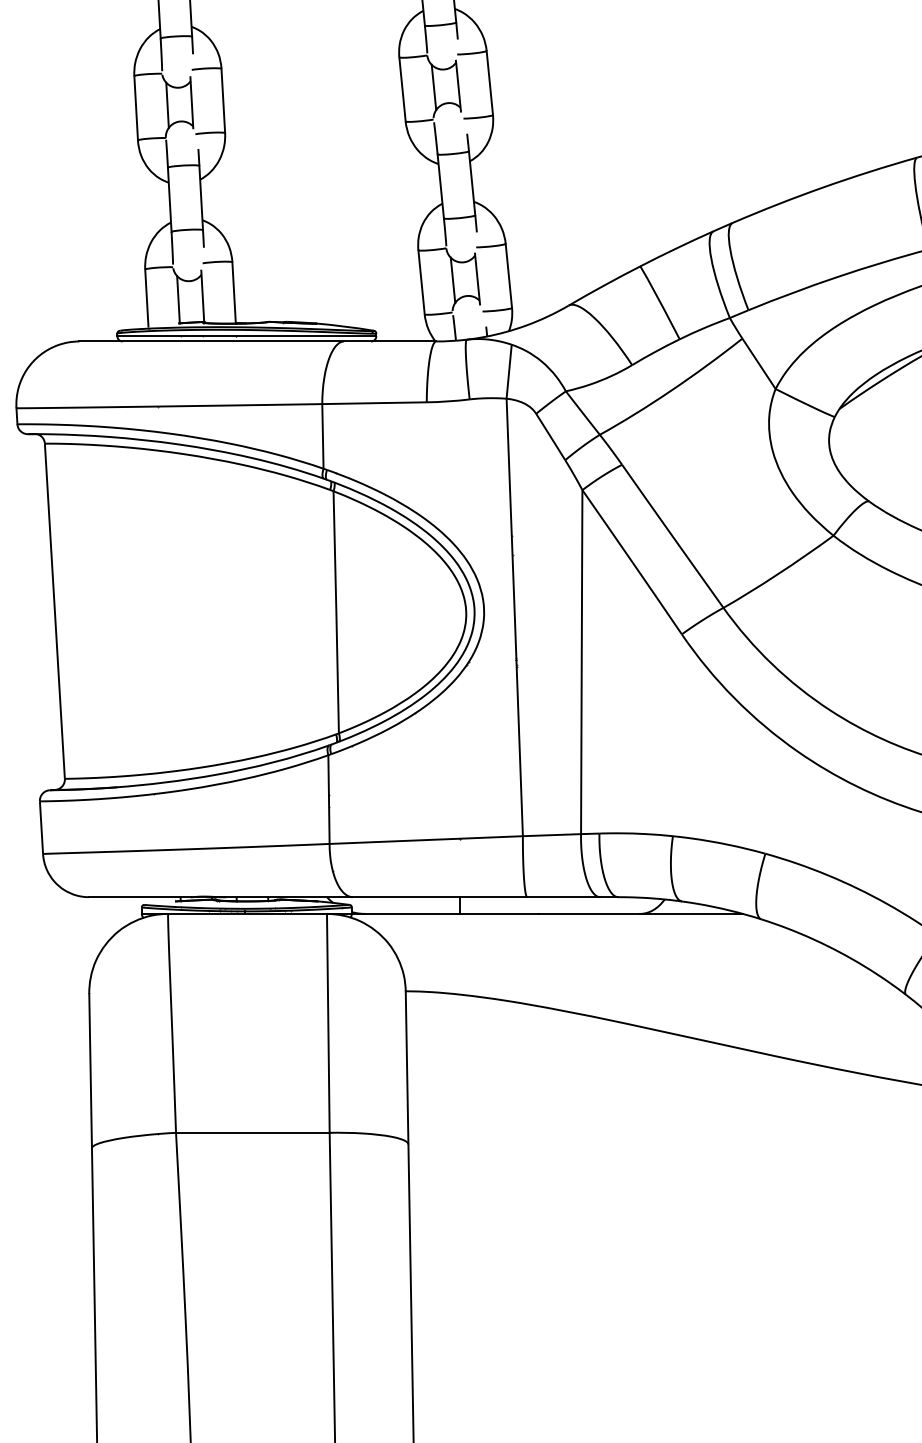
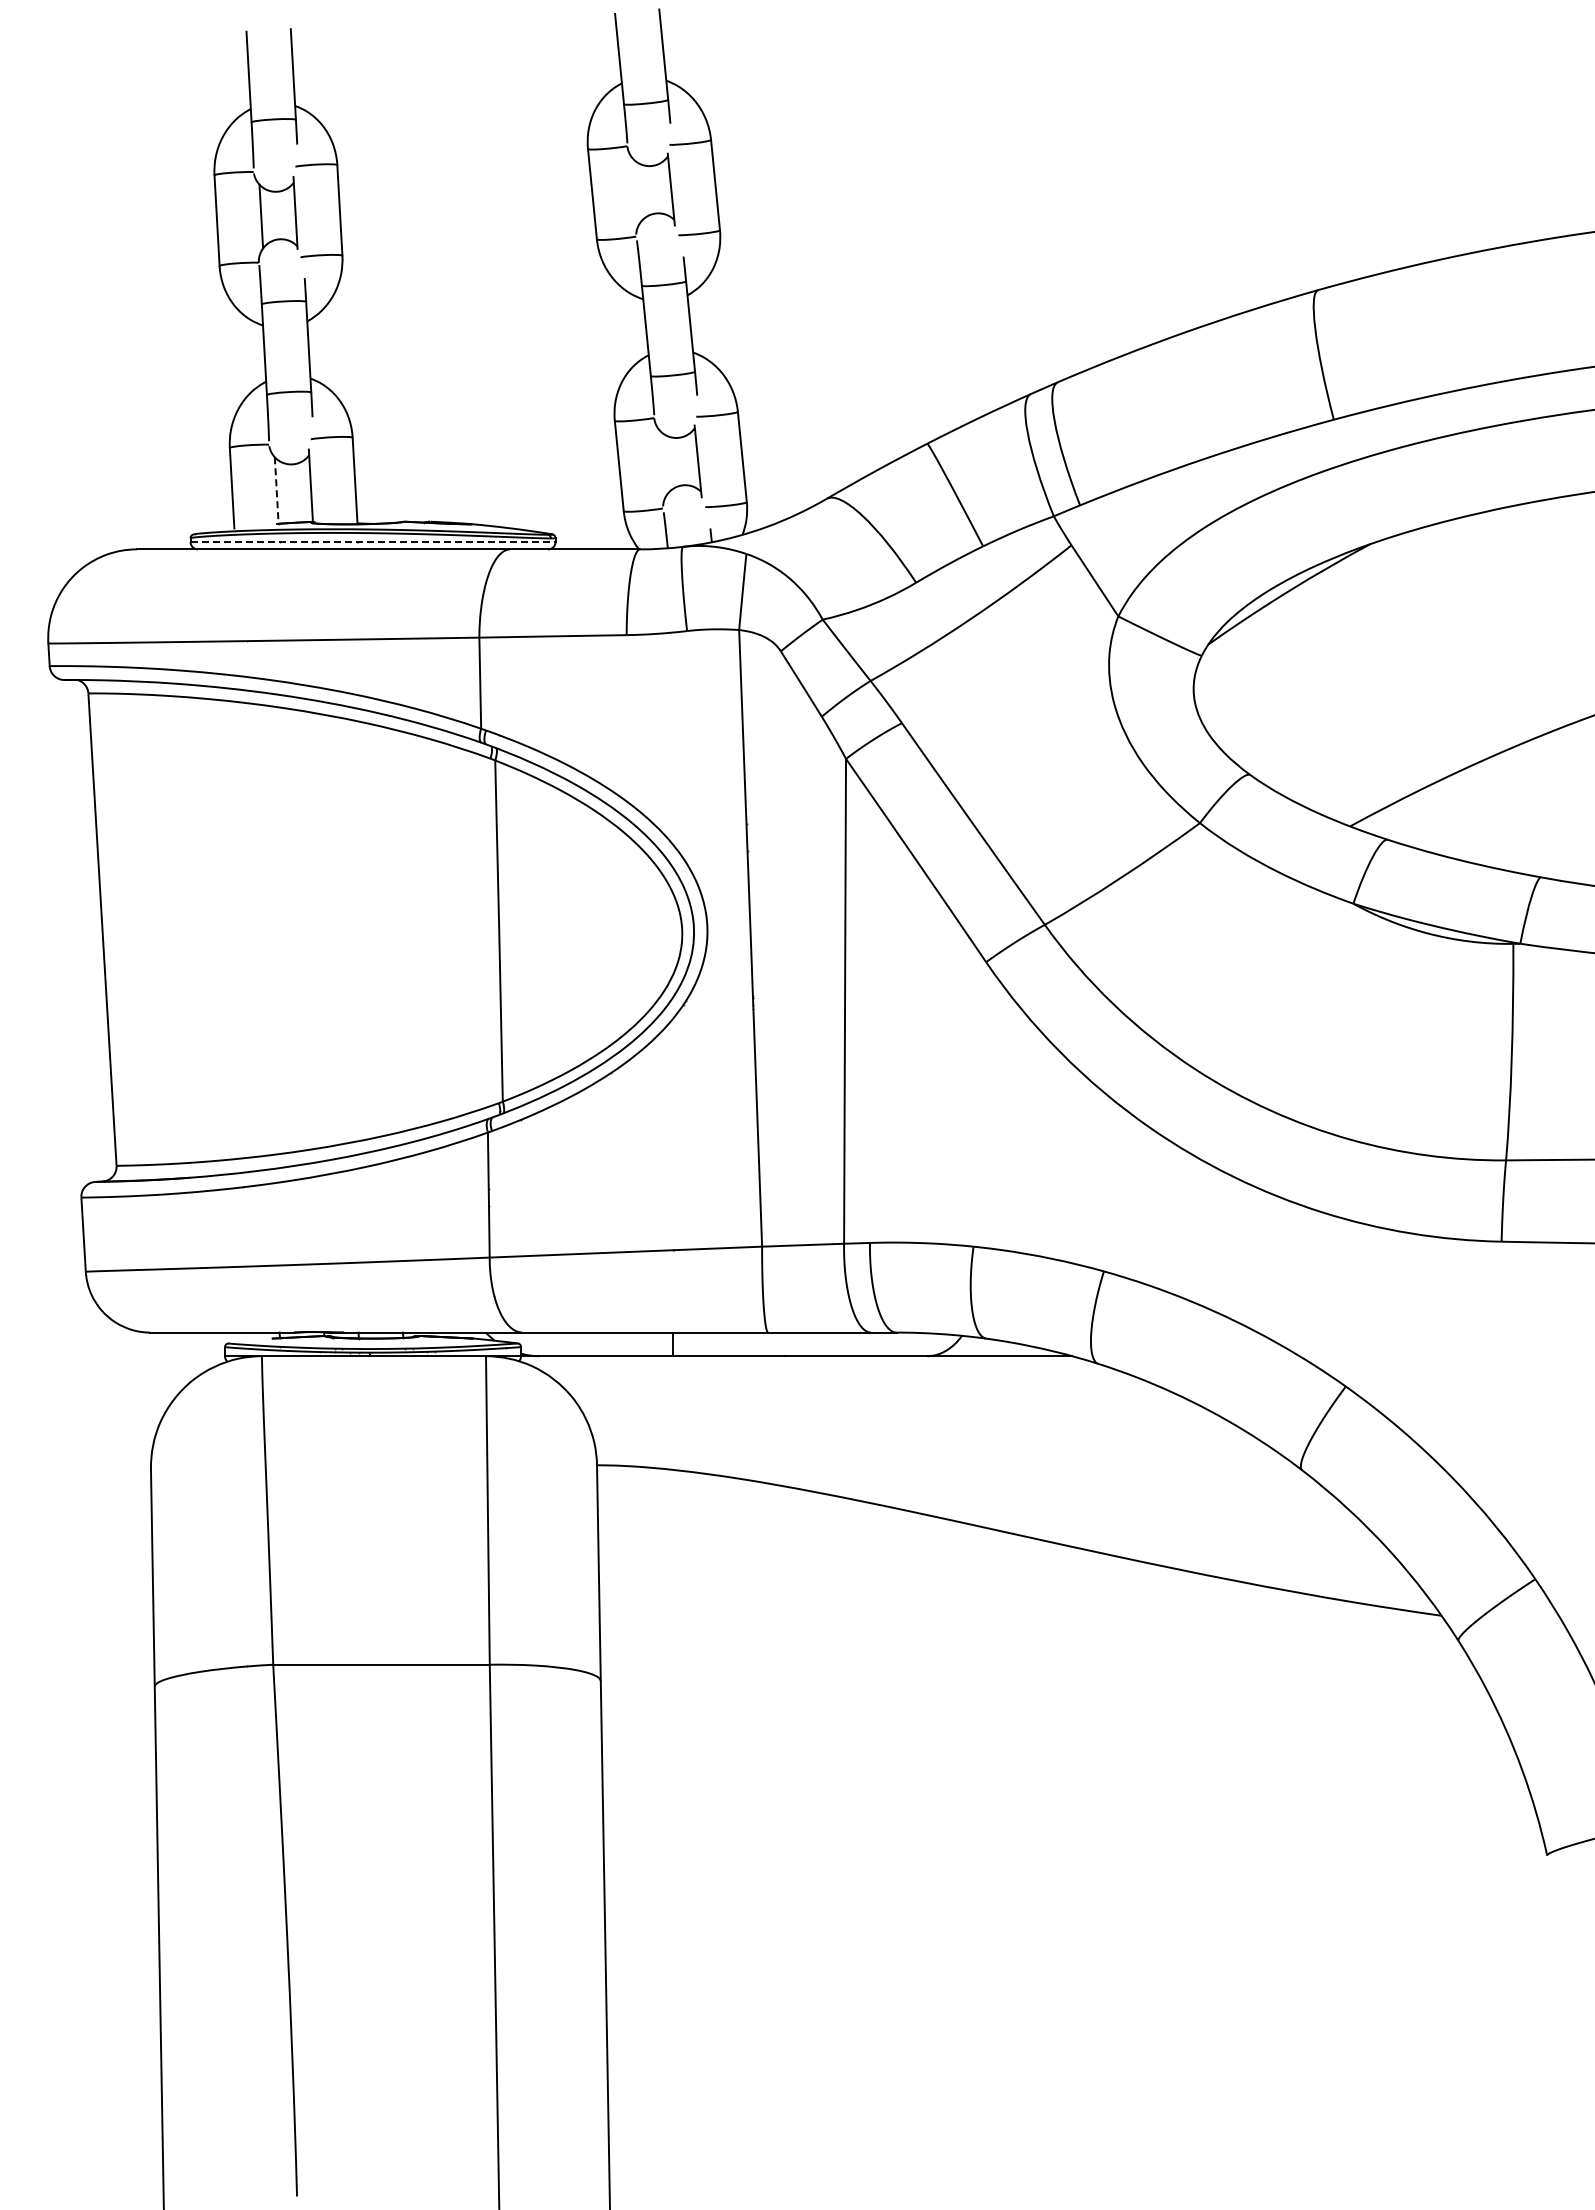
line: (433, 87) -> (636, 191), removed
line: (452, 280) -> (663, 463), removed
line: (178, 300) -> (276, 491), solid -> dashed
line: (247, 335) -> (373, 541), solid -> dashed

